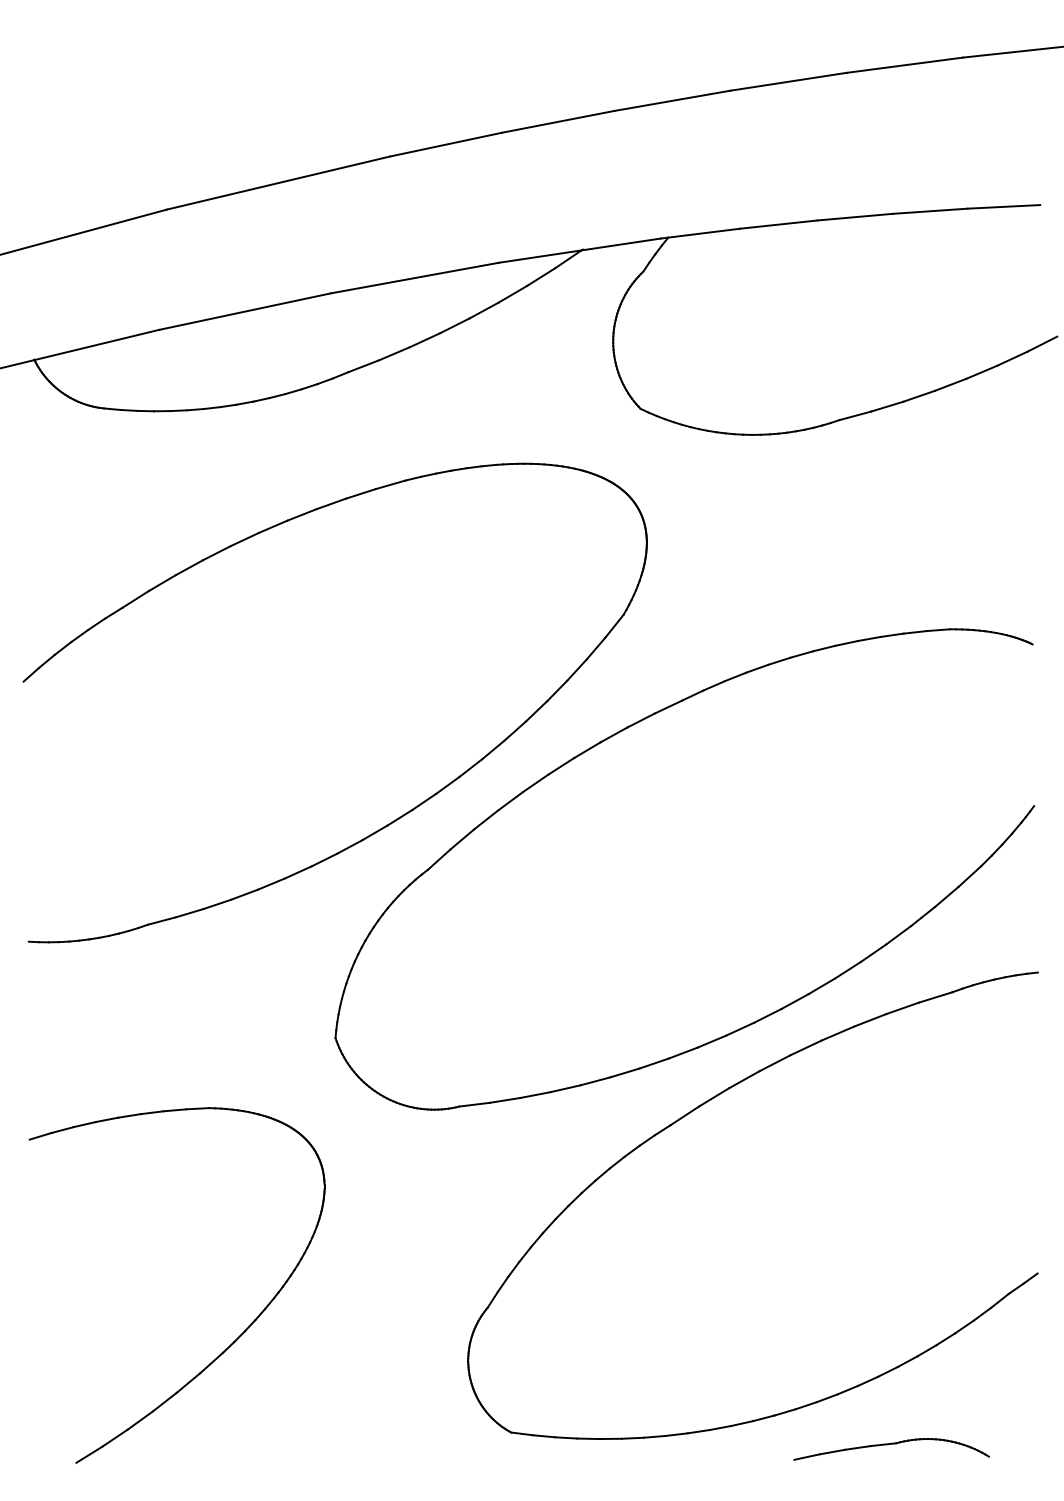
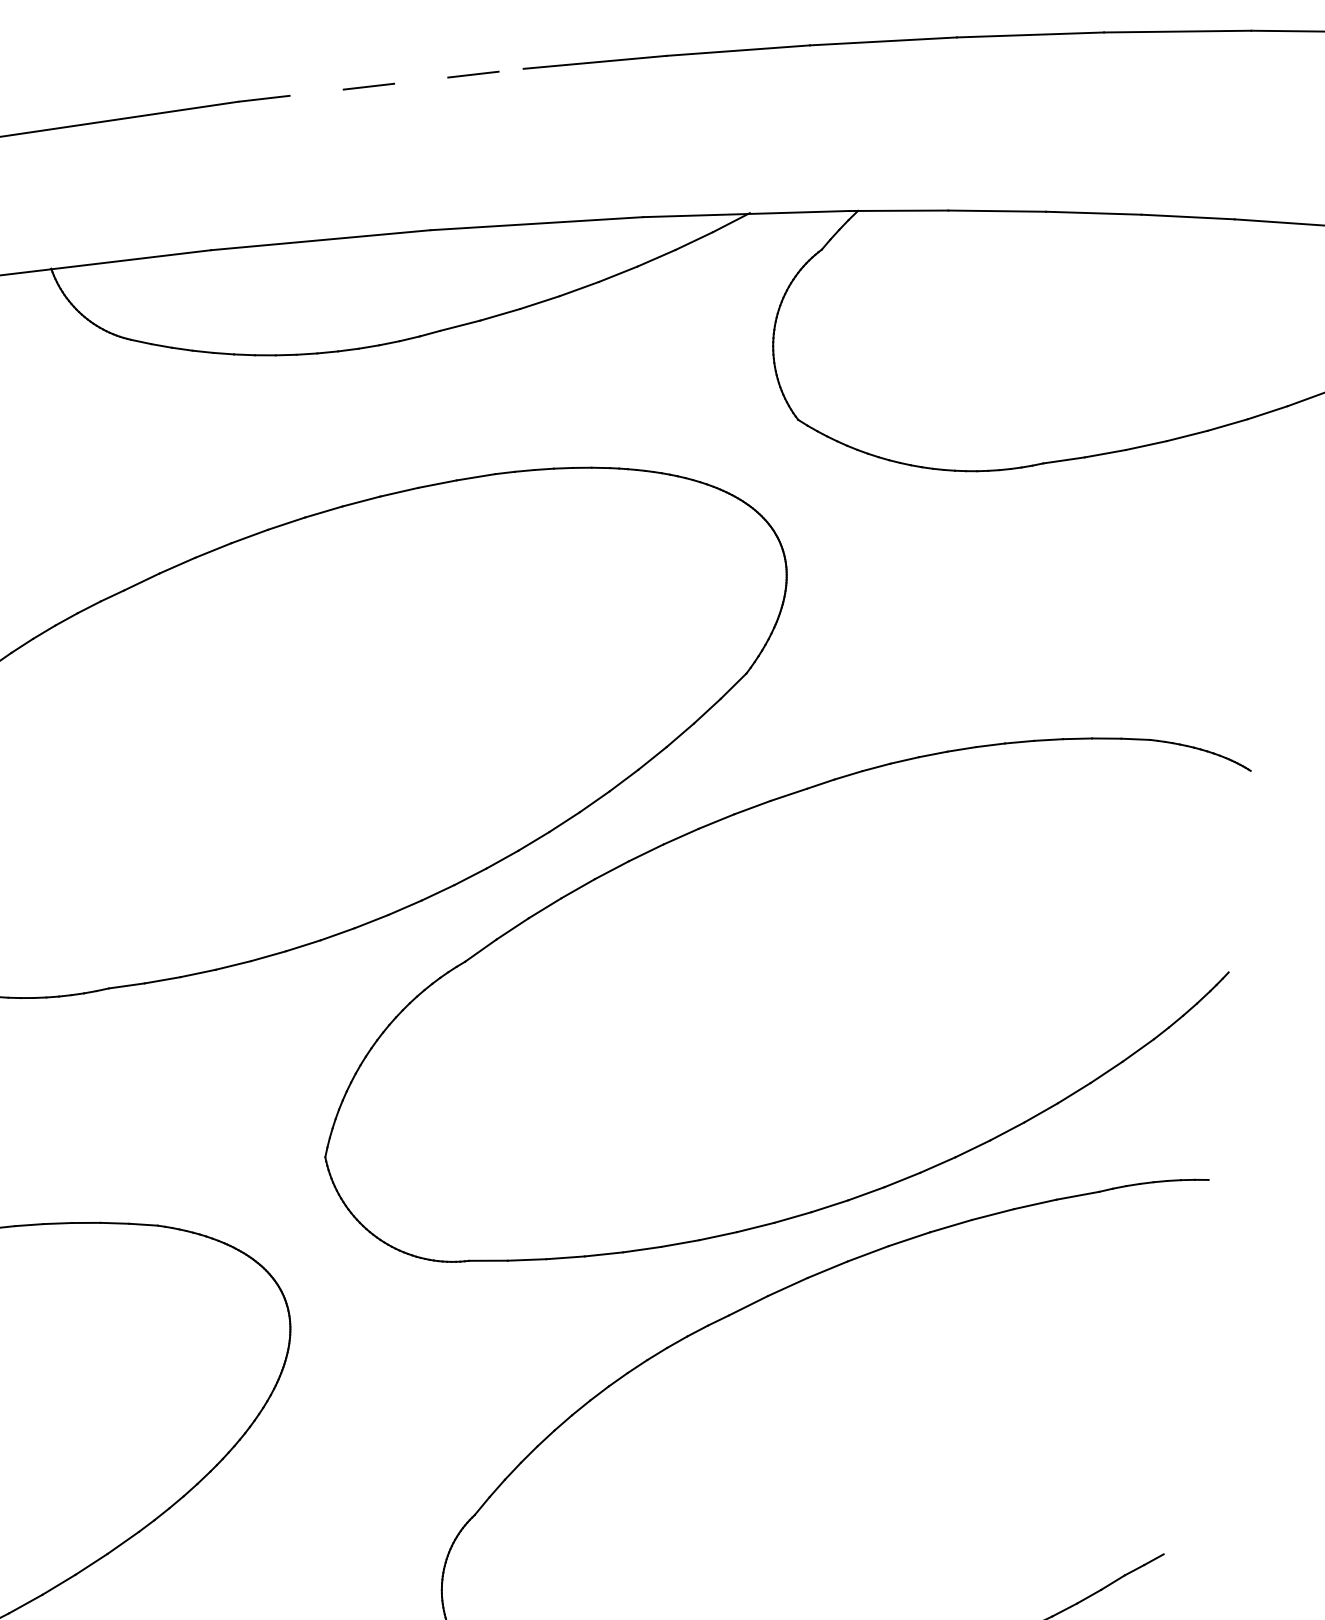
line: (278, 183) -> (381, 85), solid -> dashed

